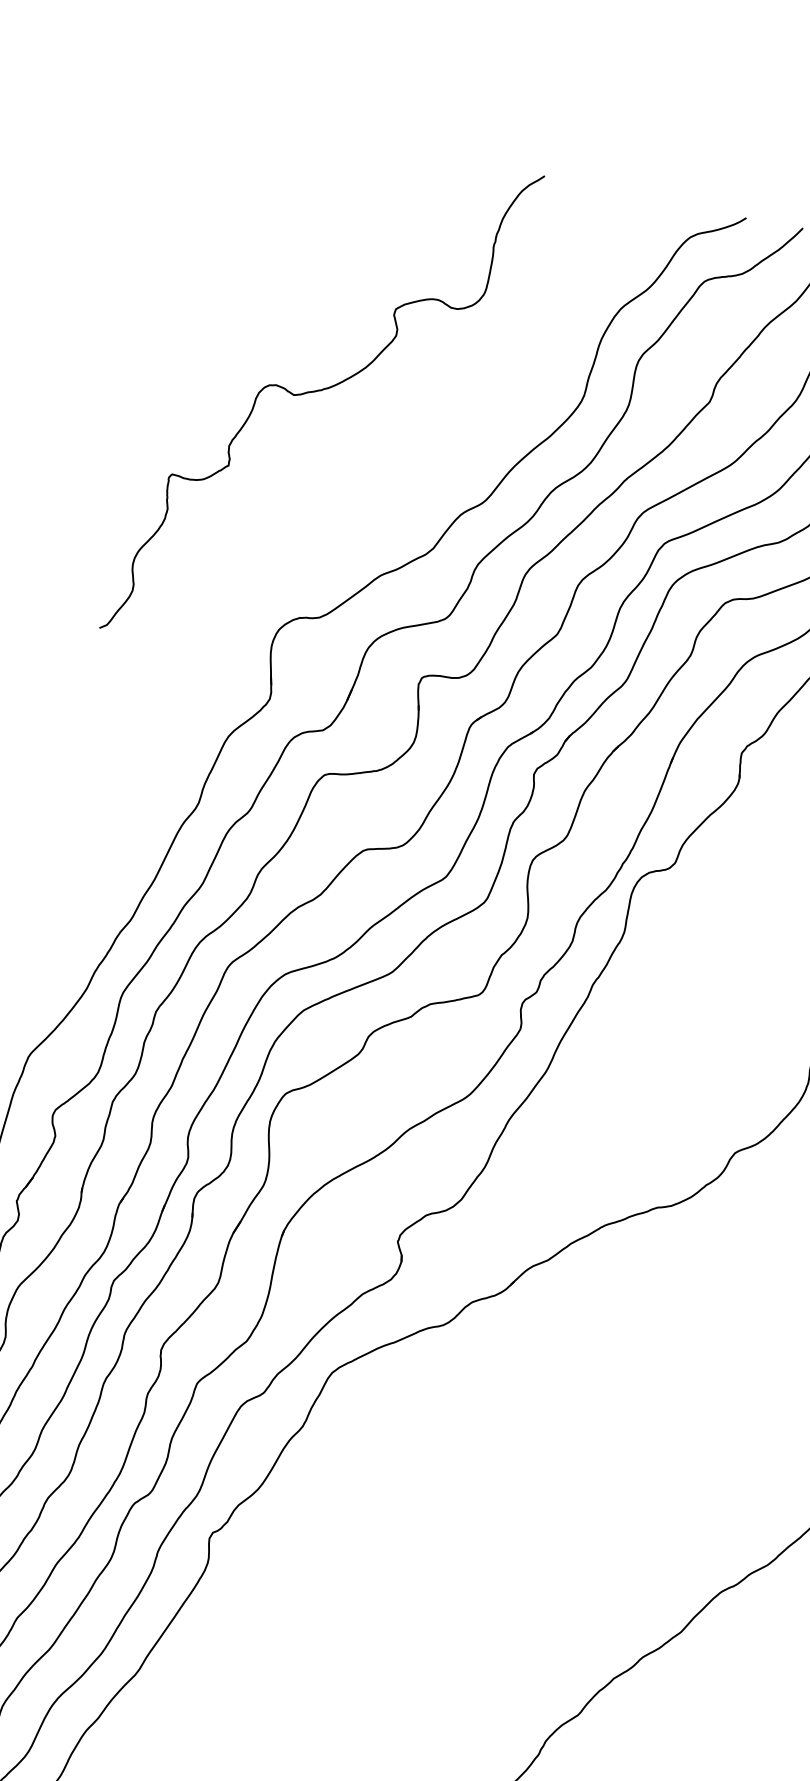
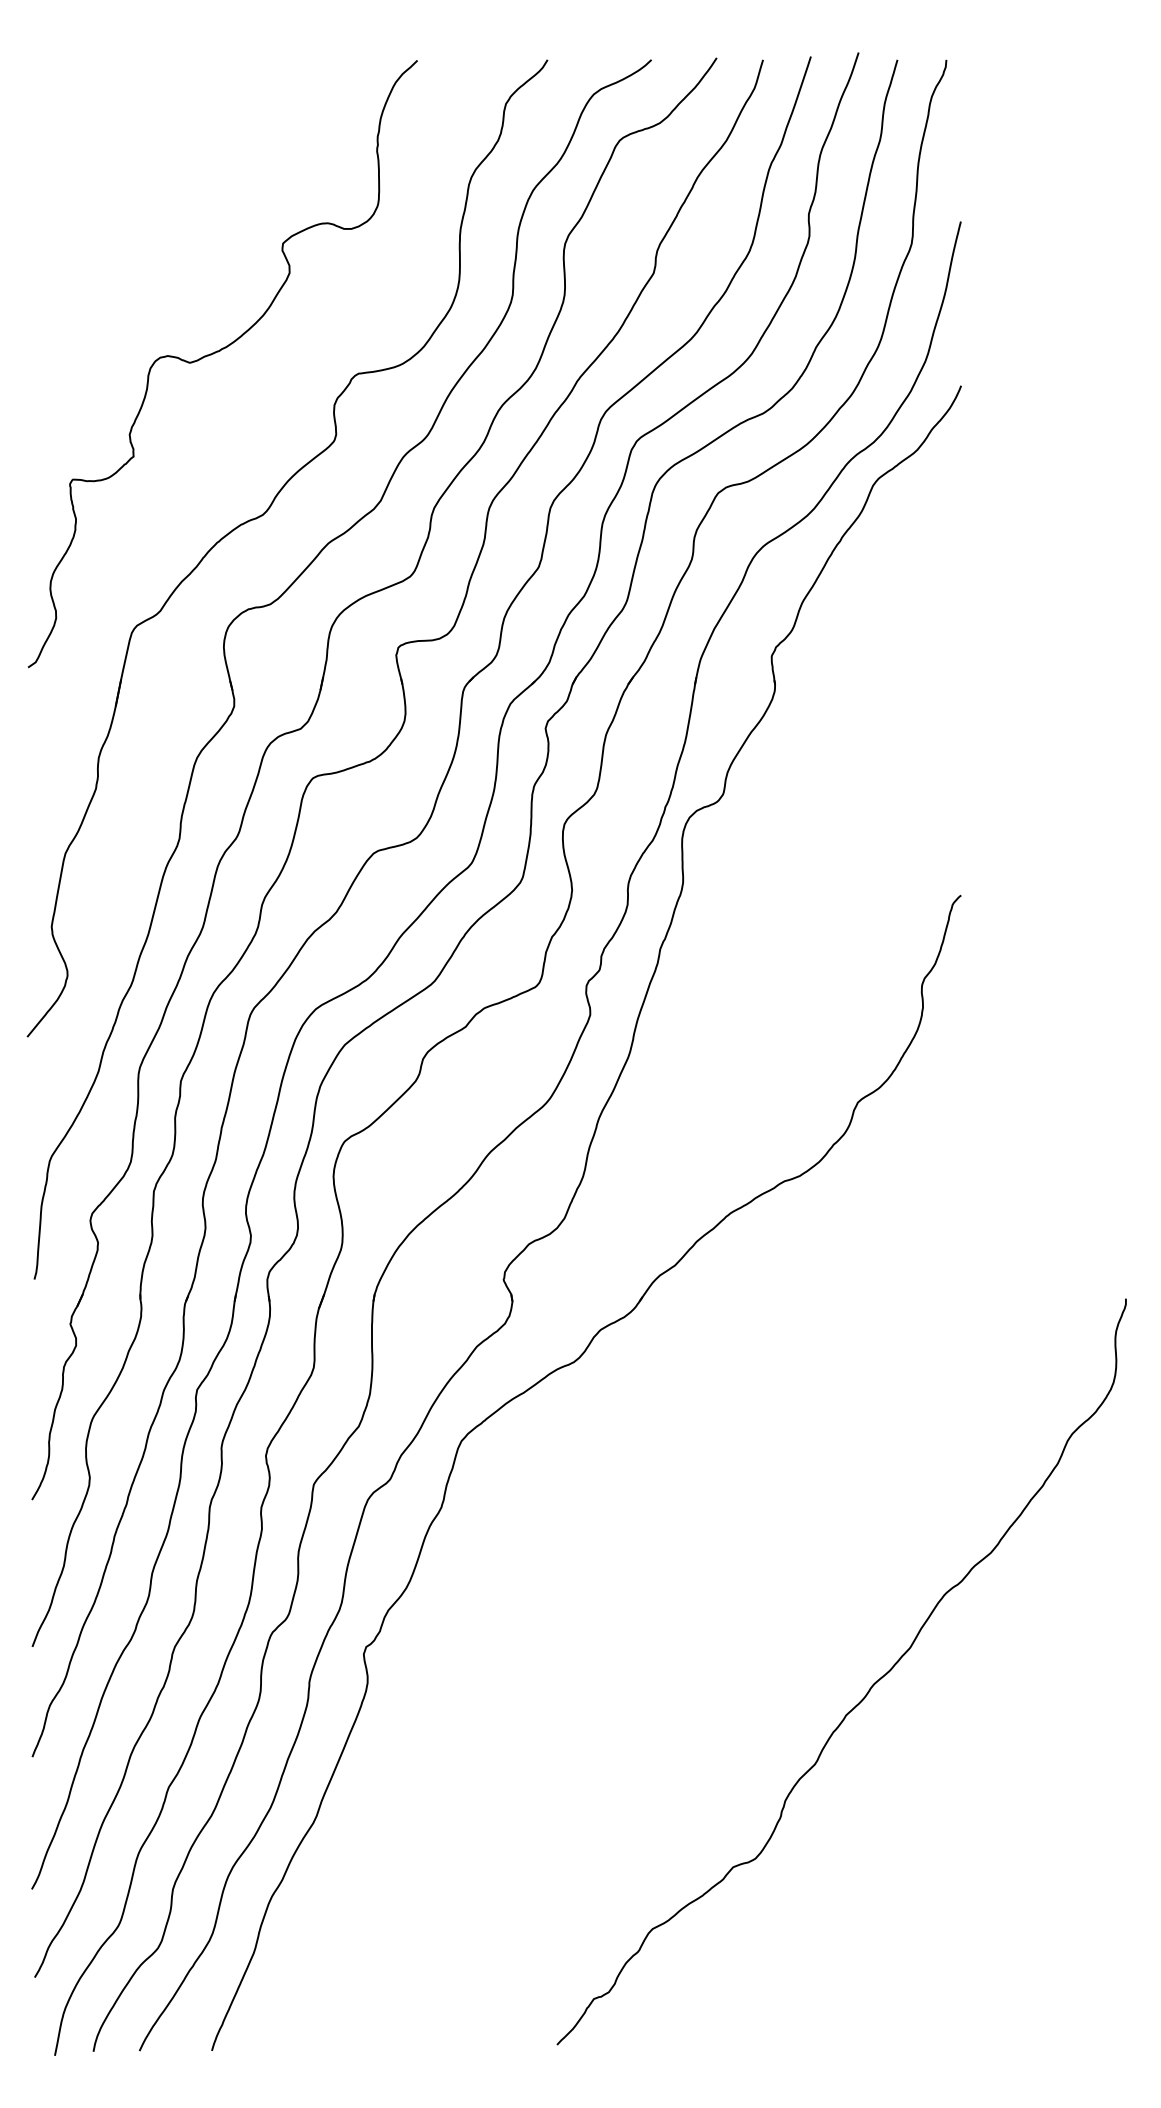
part: (328, 540) -> (262, 516), added

